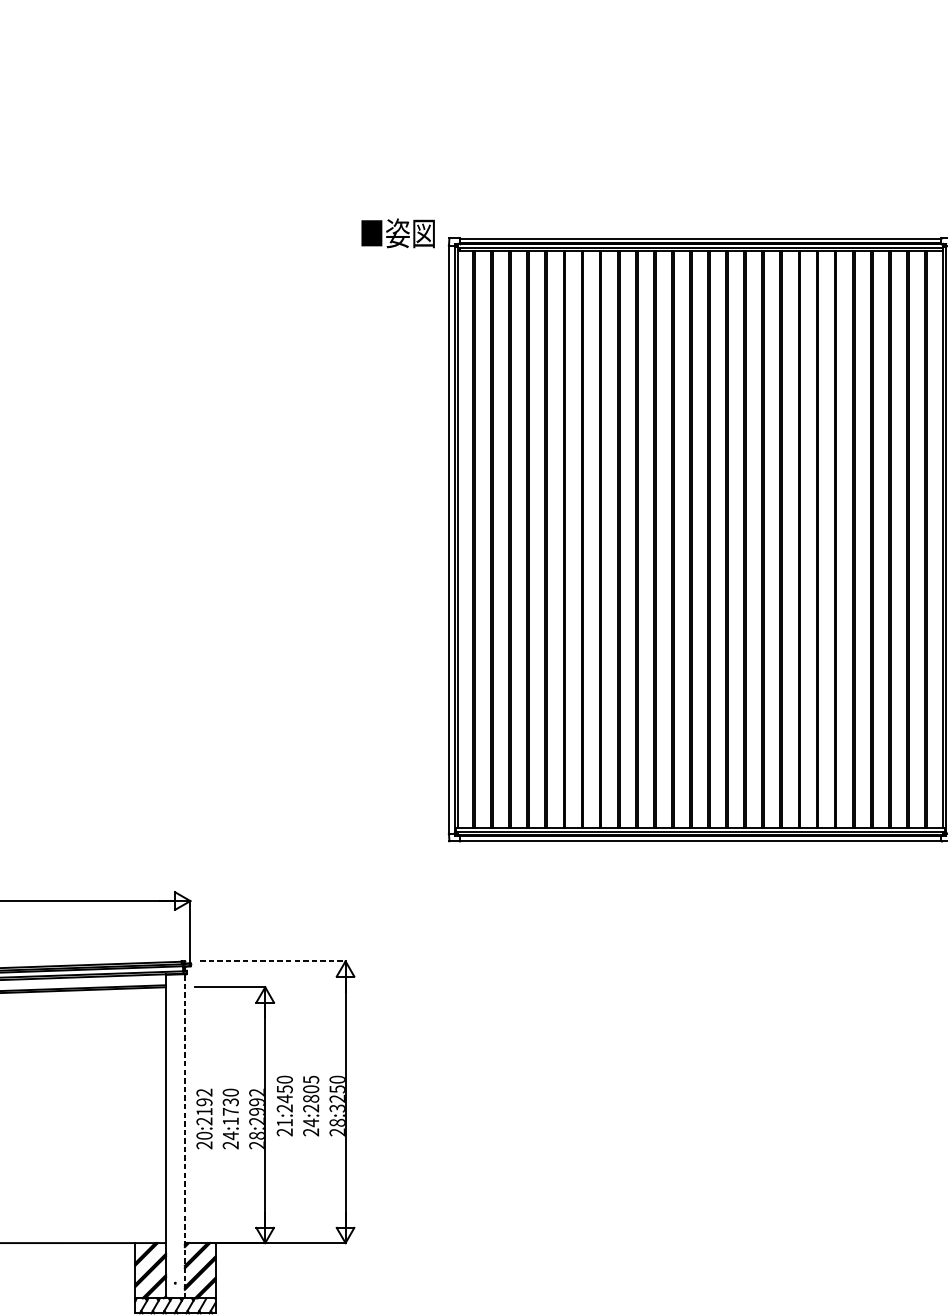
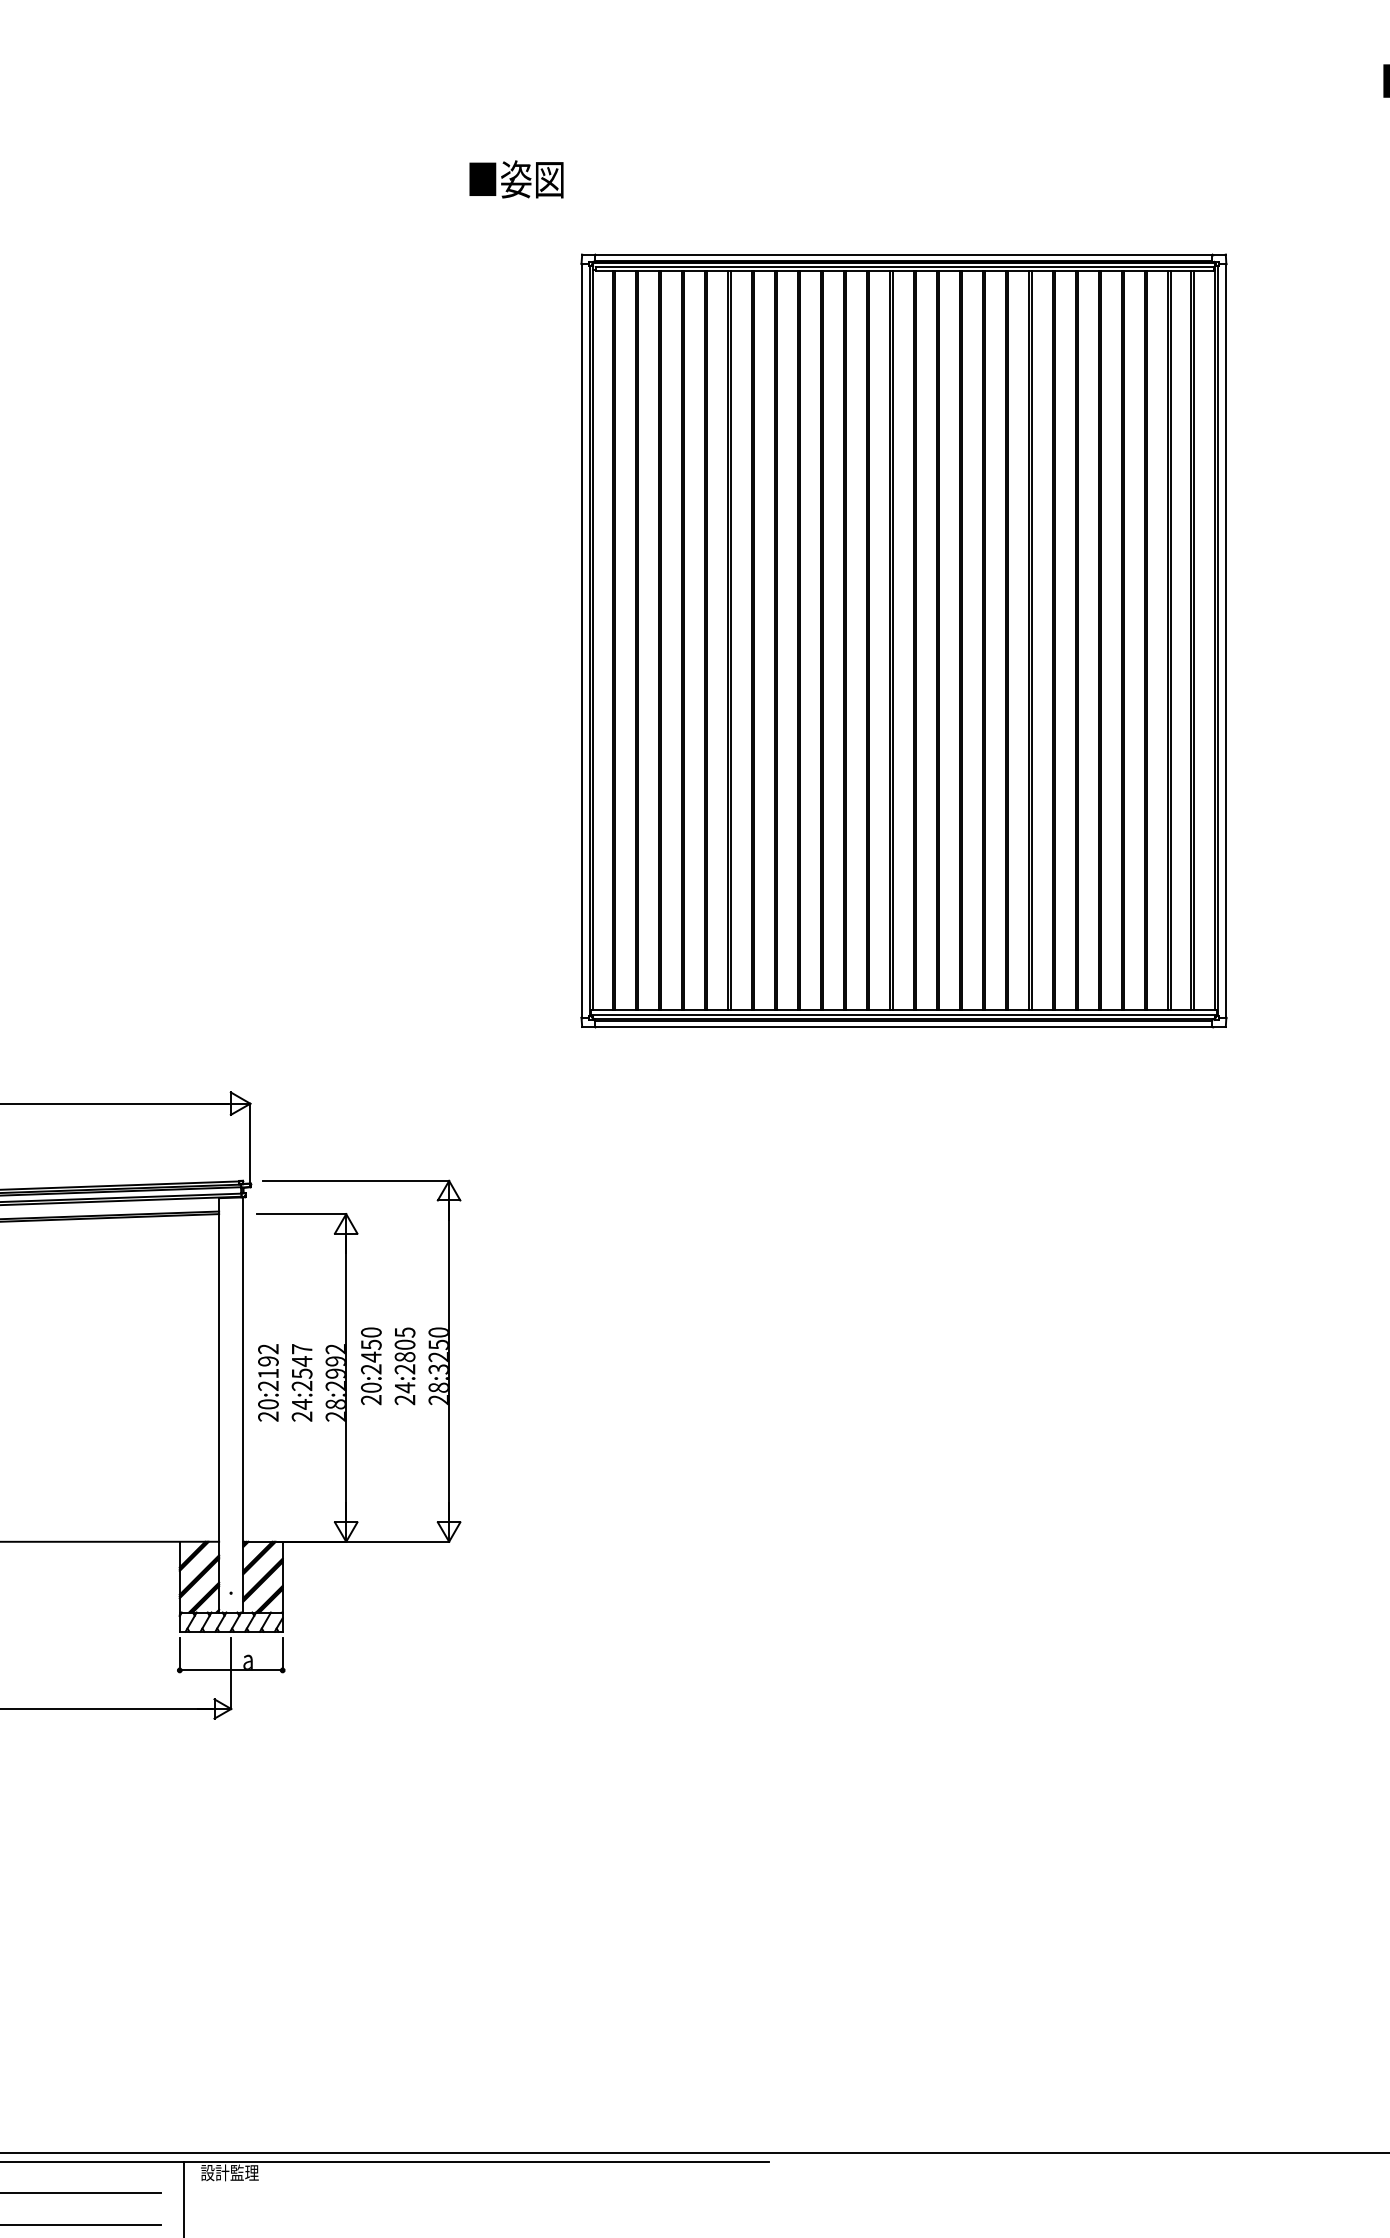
text: (398, 233) -> (516, 179), moved
line: (273, 961) -> (356, 1180), dashed -> solid
text: (230, 1107) -> (301, 1367), 24:1730 -> 24:2547
text: (284, 1122) -> (371, 1387), 21:2450 -> 20:2450
line: (185, 1135) -> (243, 1404), dashed -> solid

